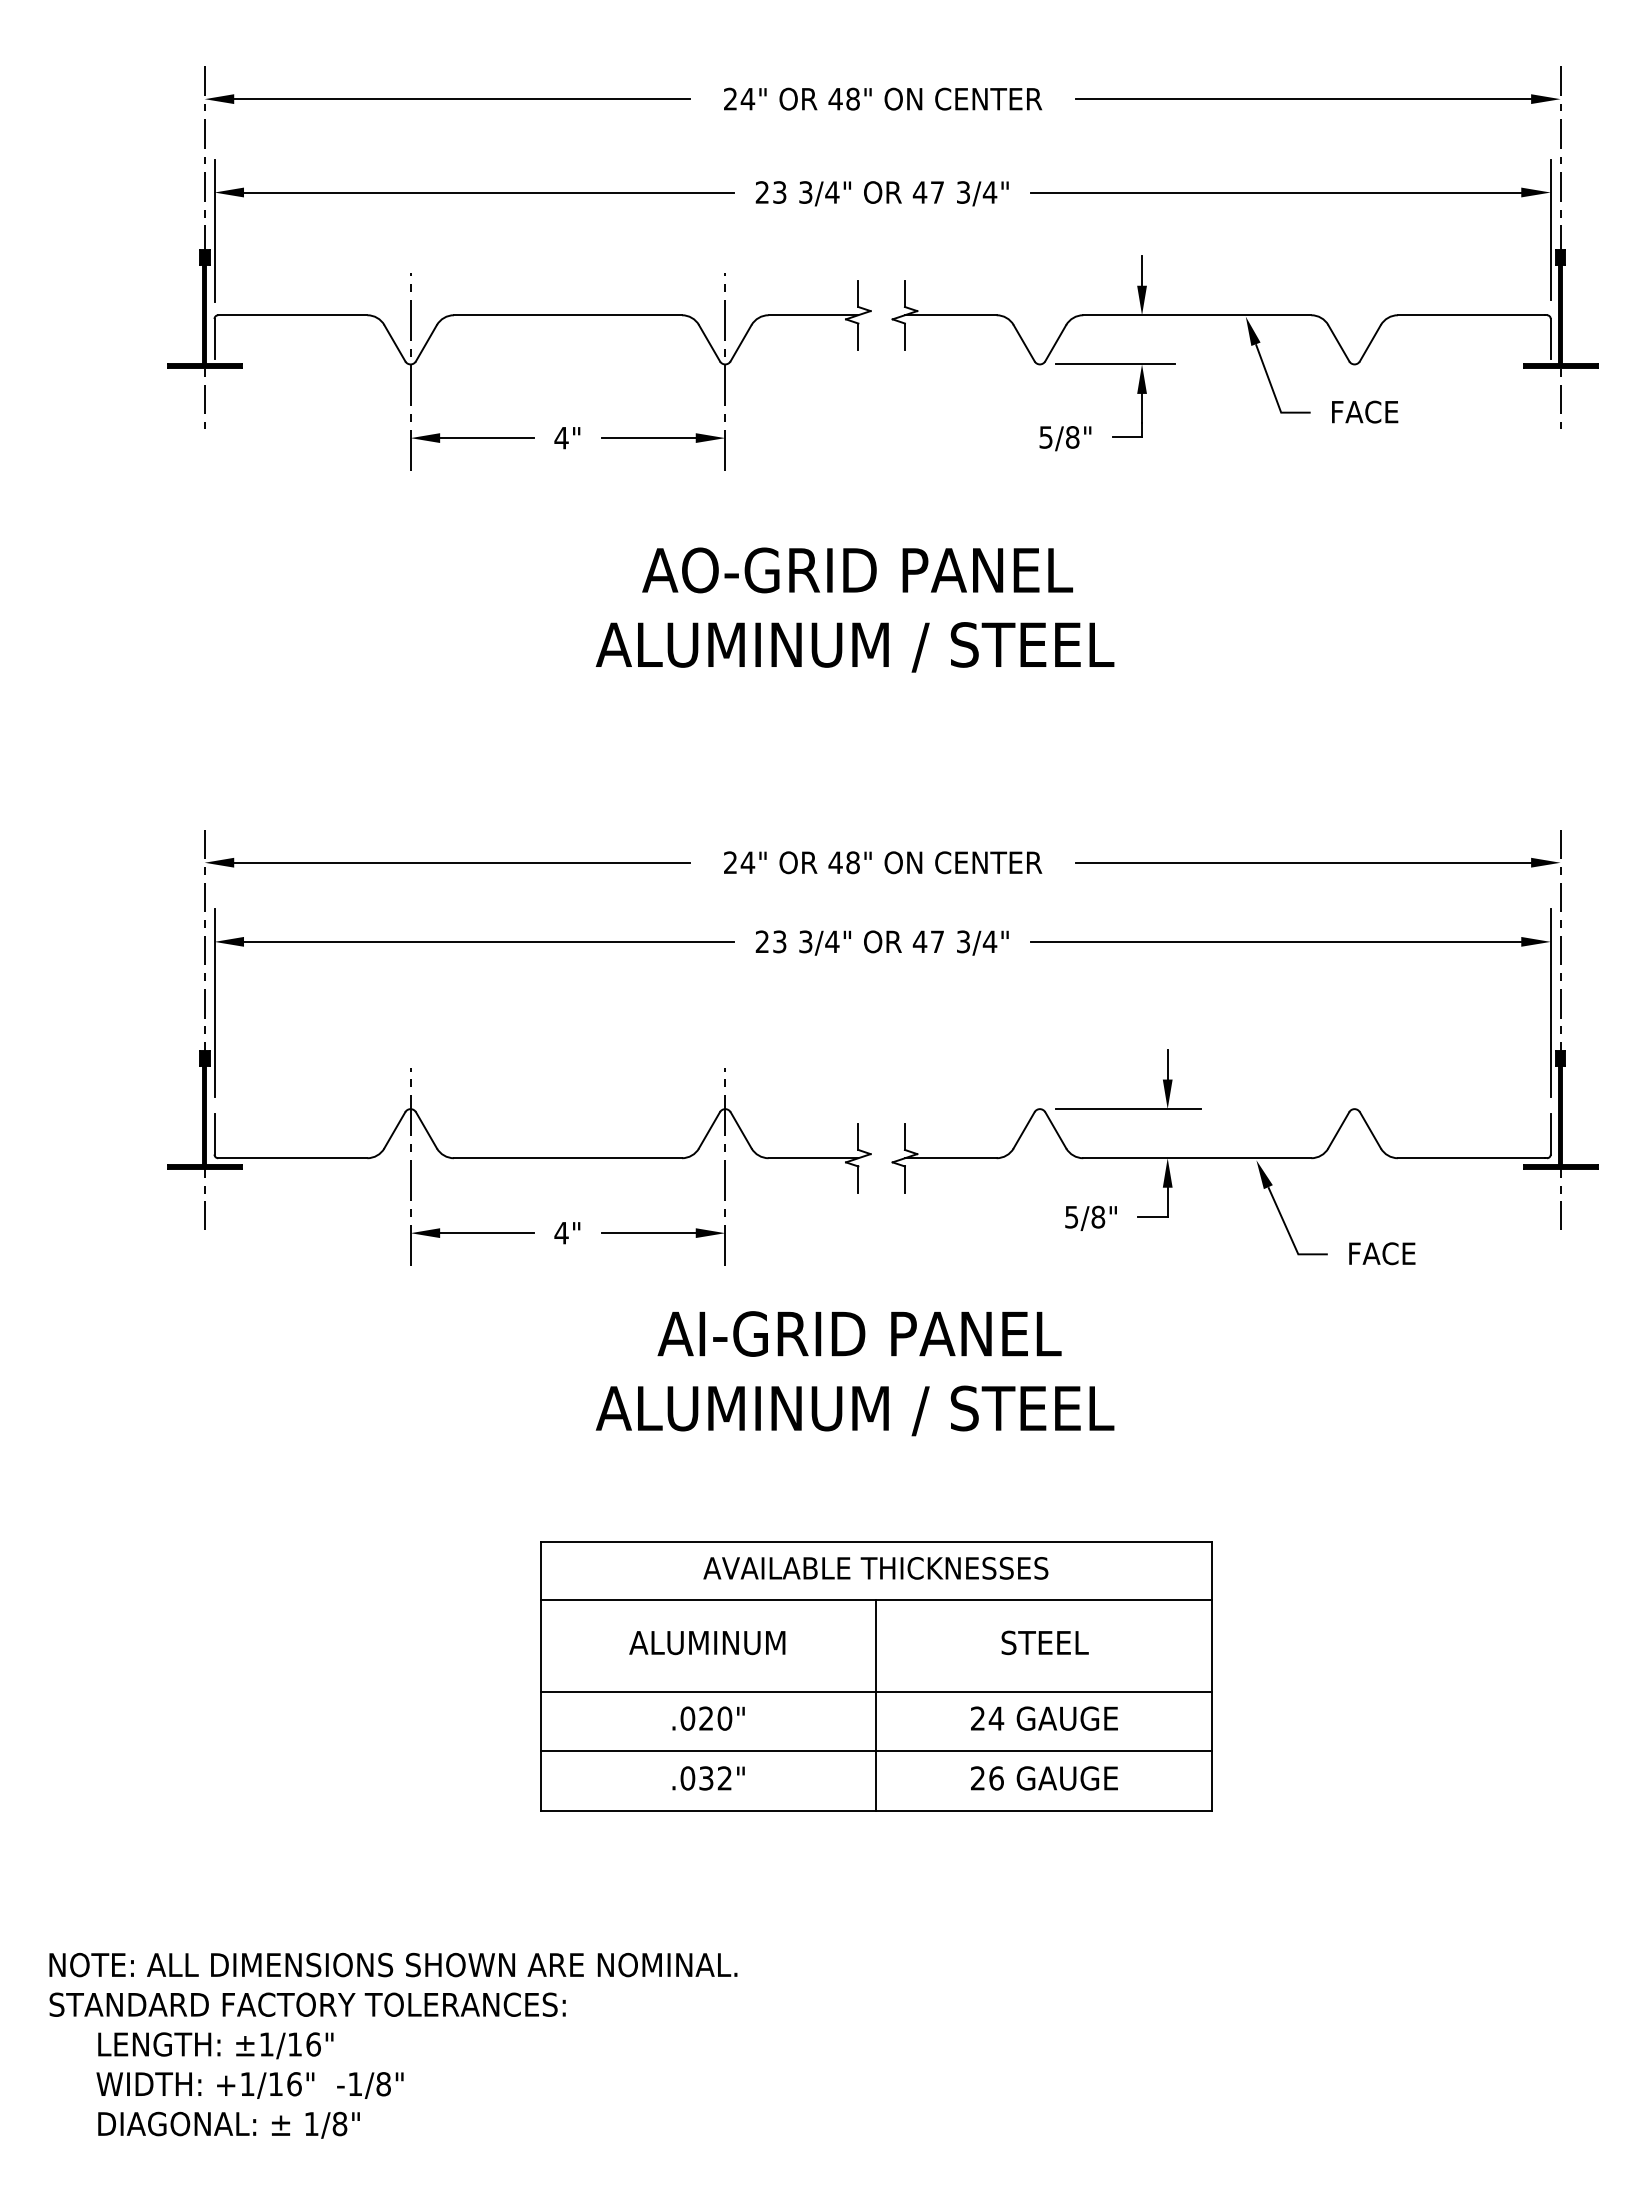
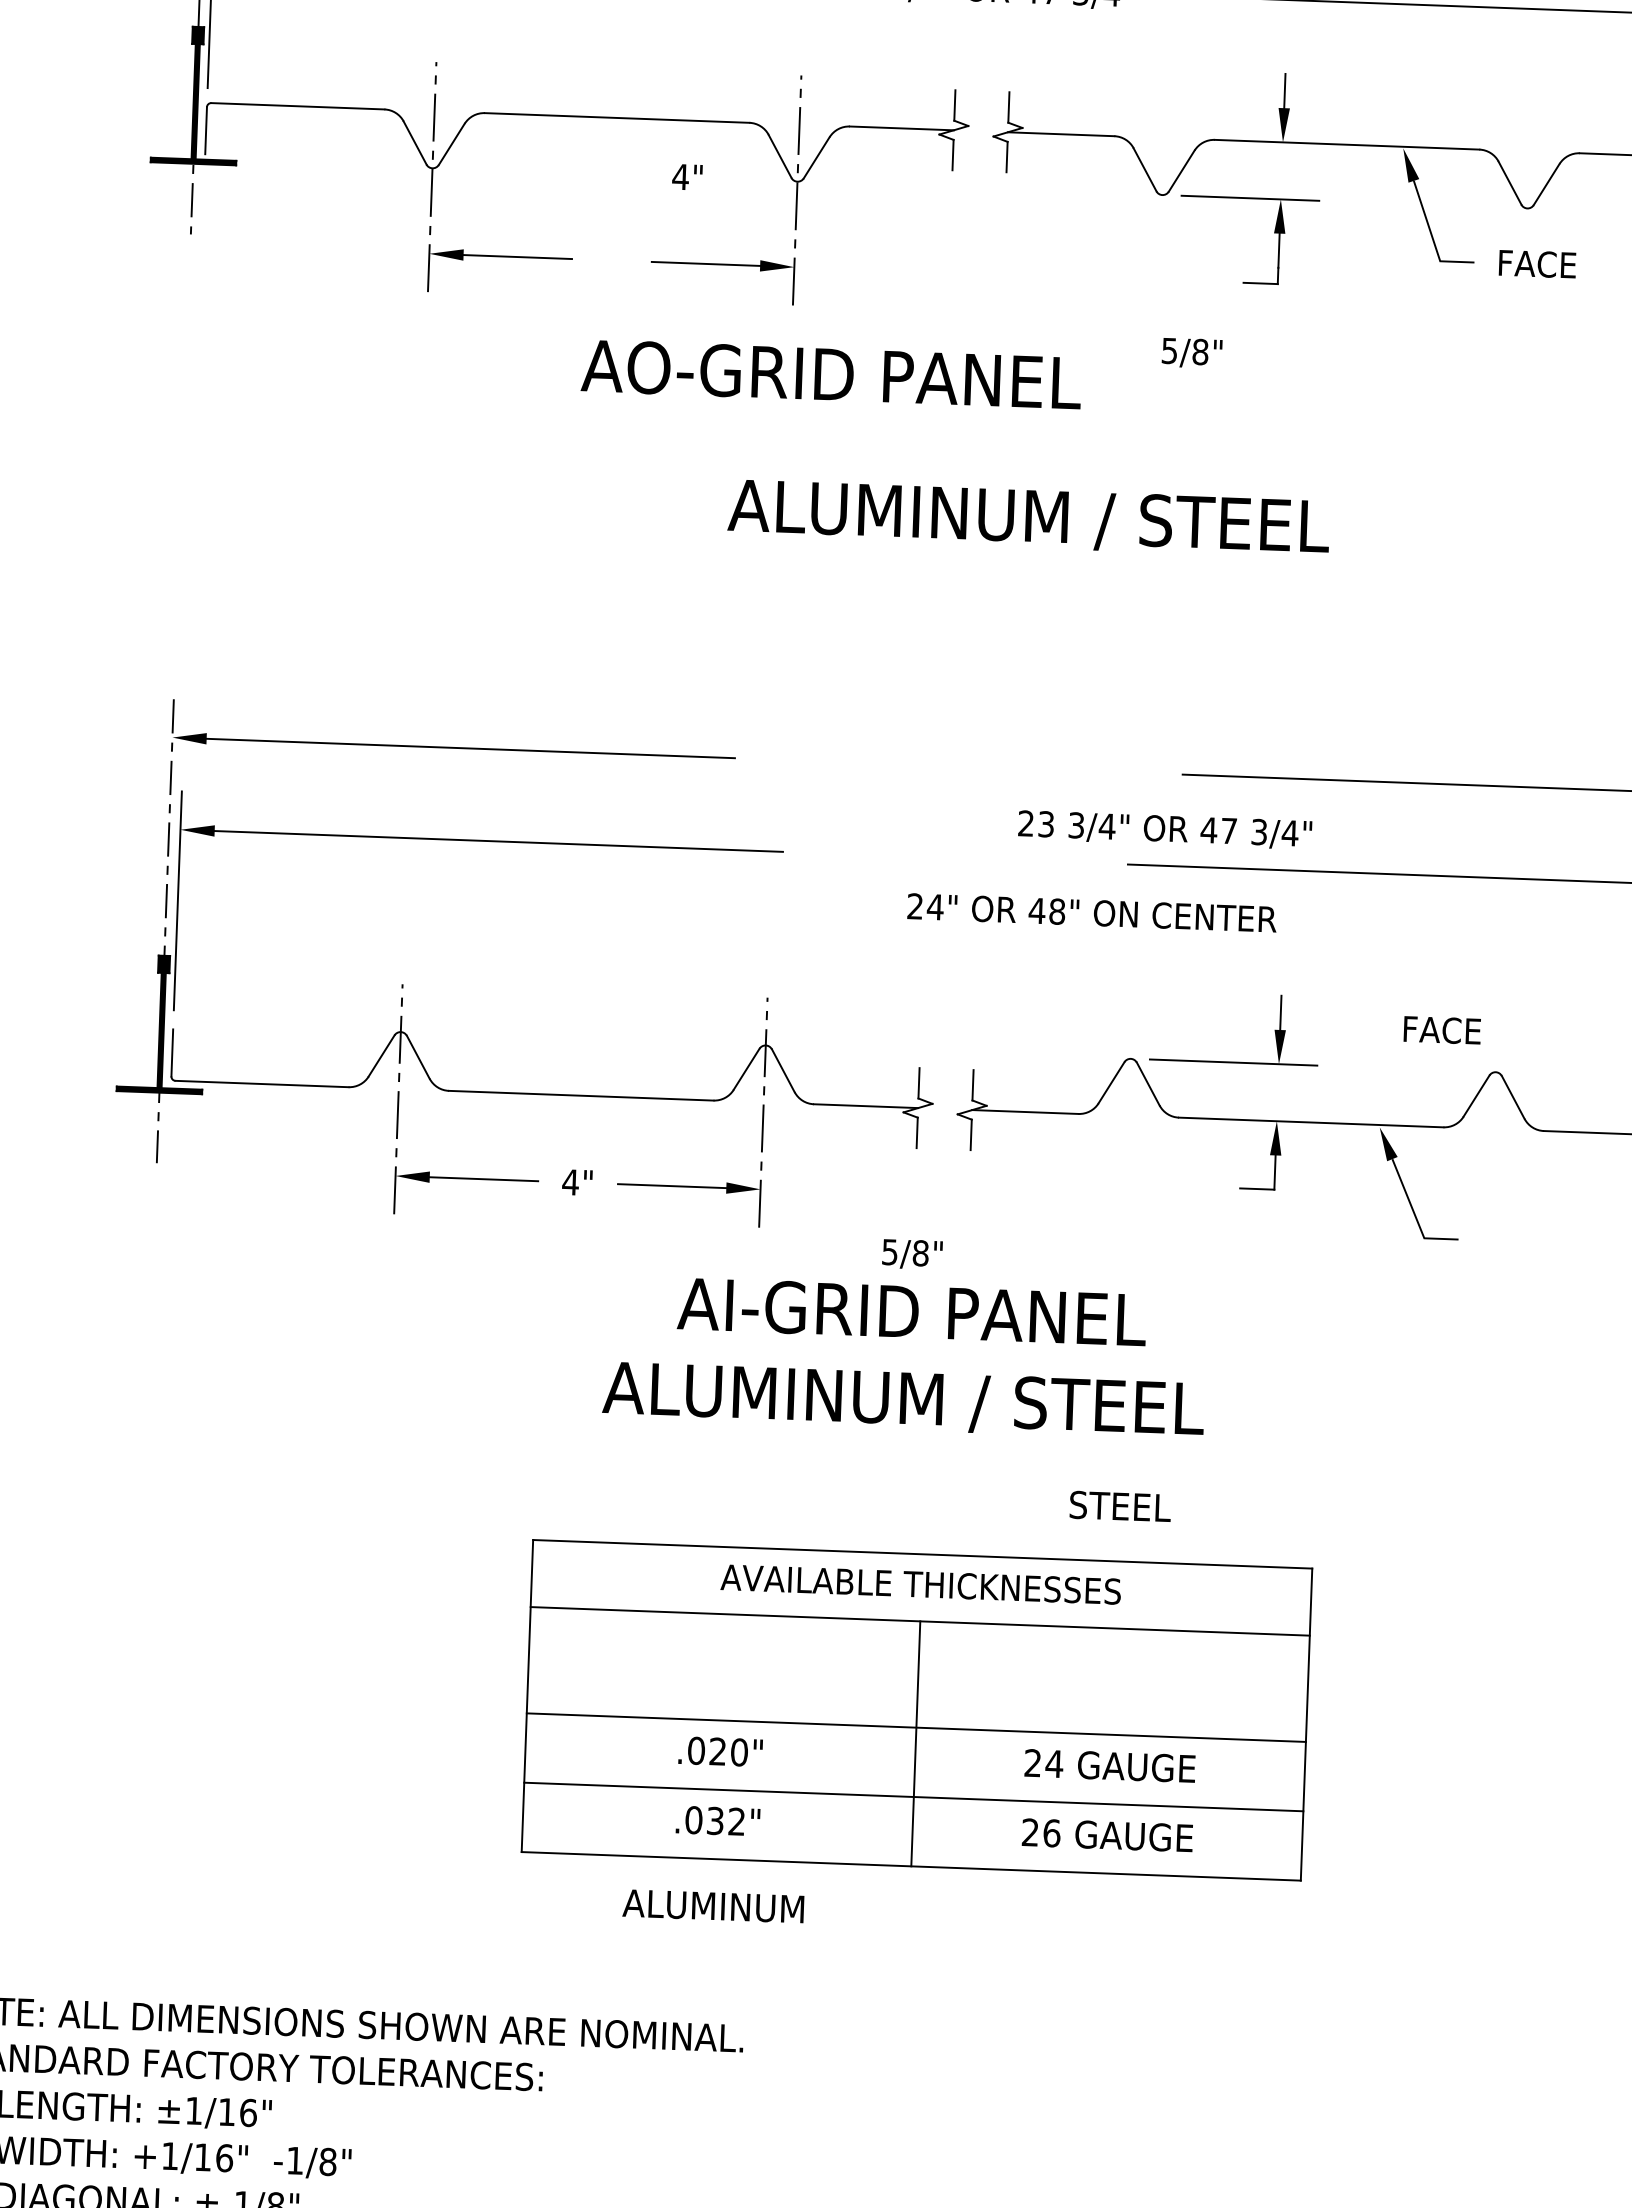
text: (567, 438) -> (687, 177), moved
text: (1065, 438) -> (1192, 353), moved
text: (857, 570) -> (831, 374), moved
text: (854, 647) -> (1028, 518), moved
text: (883, 862) -> (1092, 912), moved
text: (881, 942) -> (1164, 829), moved
text: (1090, 1217) -> (911, 1253), moved
text: (1382, 1253) -> (1442, 1030), moved
text: (1044, 1642) -> (1119, 1506), moved
text: (707, 1643) -> (713, 1906), moved

